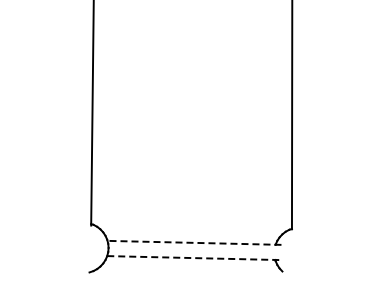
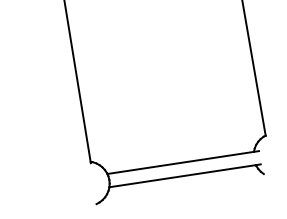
line: (194, 242) -> (183, 162), dashed -> solid
line: (194, 258) -> (185, 176), dashed -> solid

